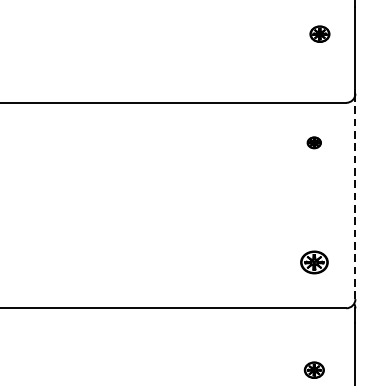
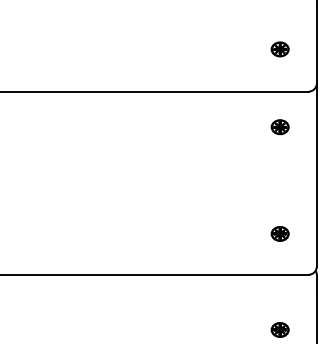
part: (319, 34) -> (279, 49), moved
part: (313, 143) -> (279, 127), size x1.43
line: (355, 196) -> (316, 175), dashed -> solid
part: (313, 261) -> (279, 233), size x0.71

